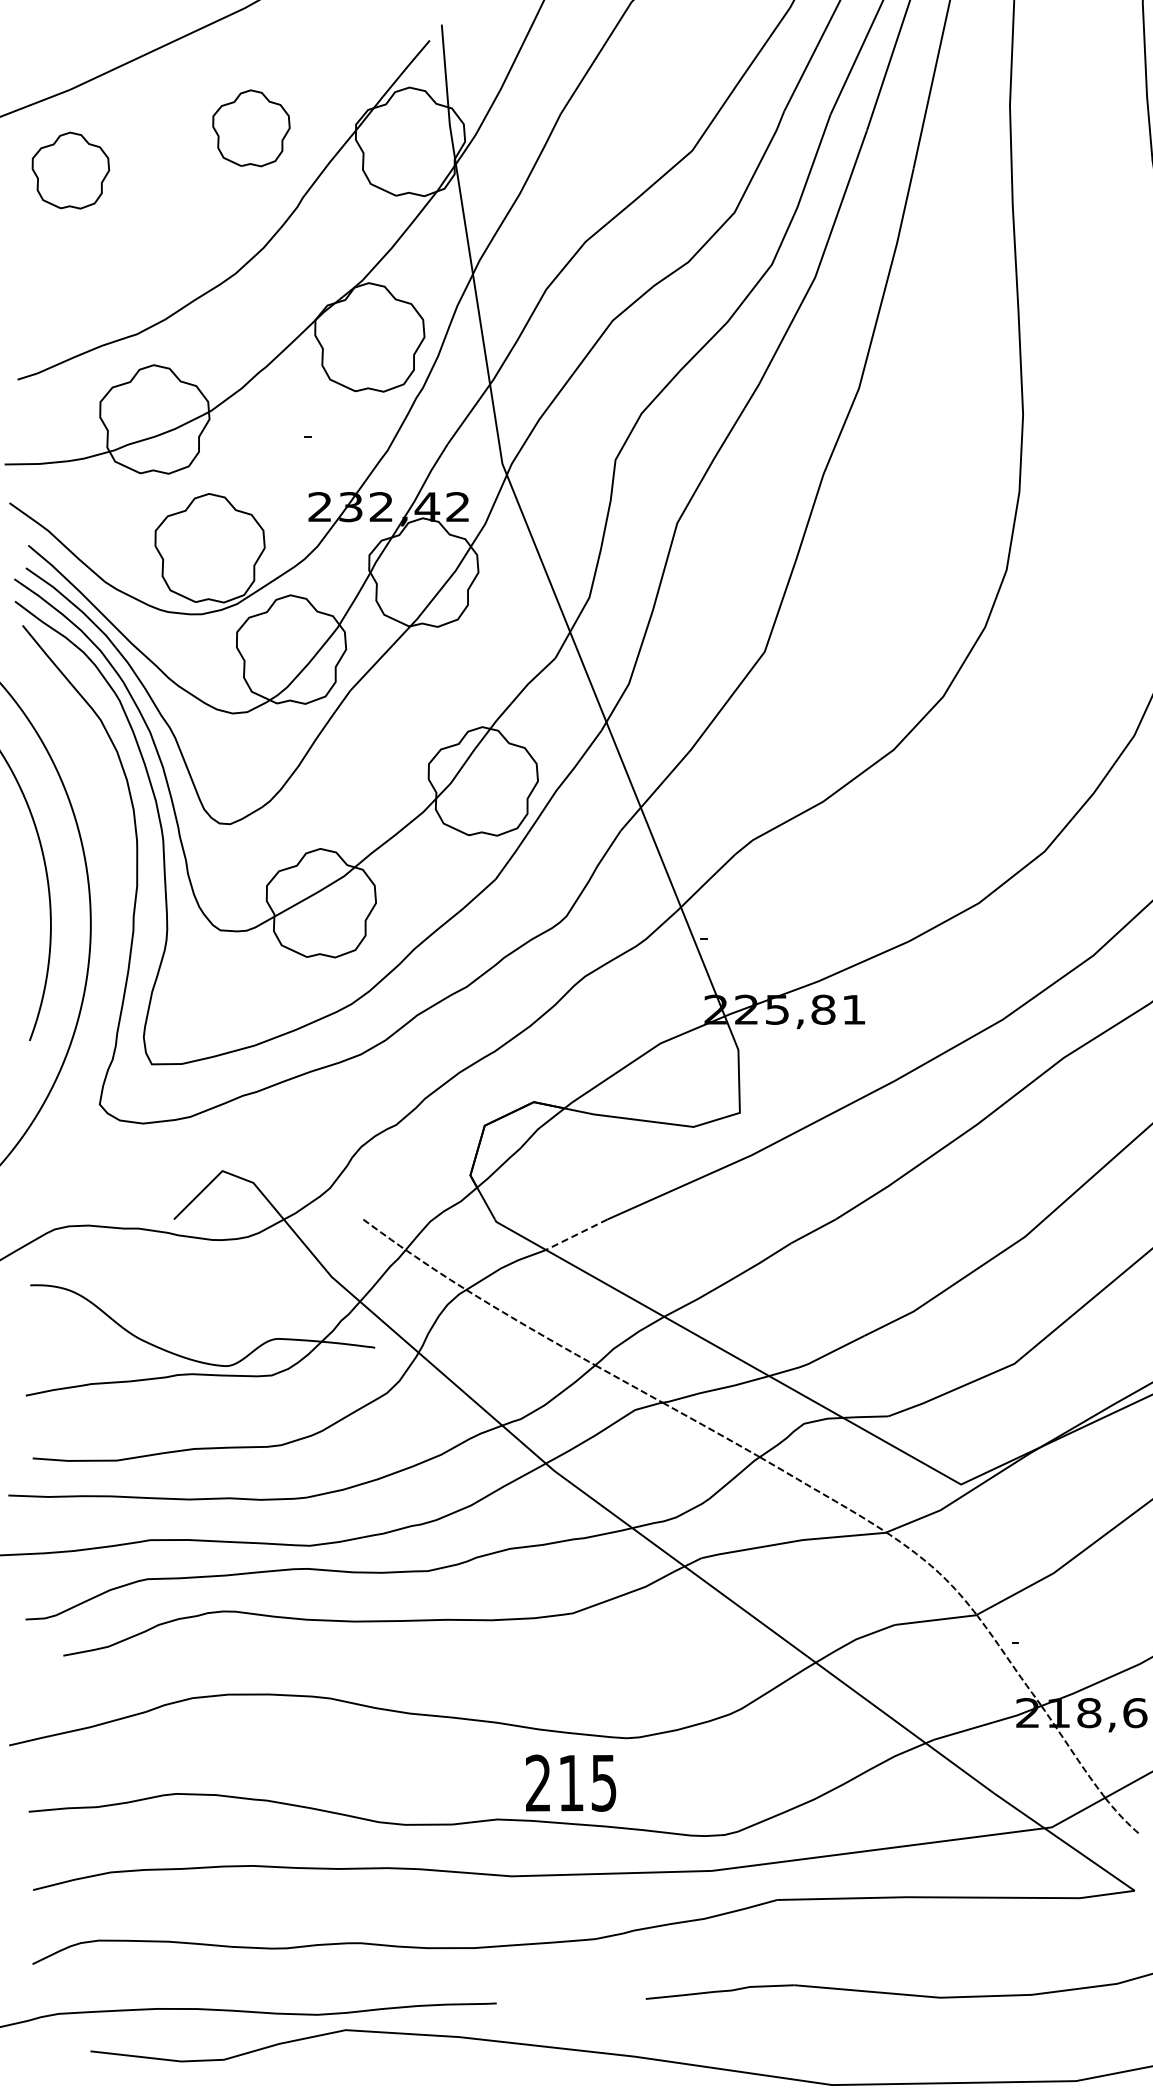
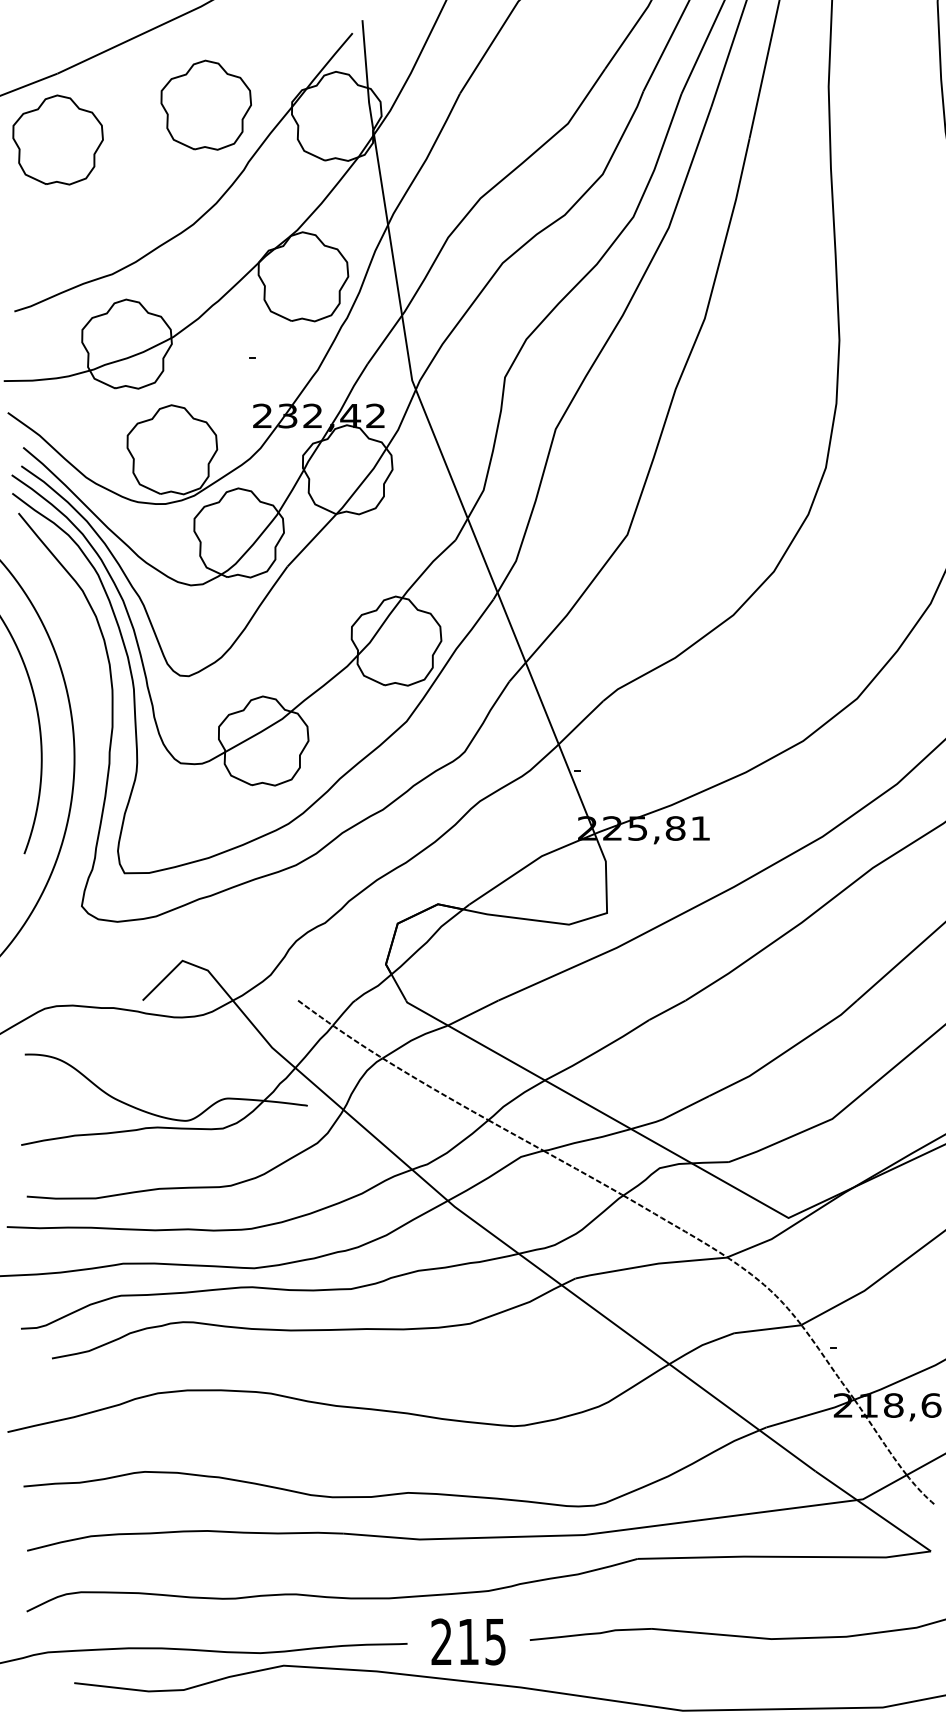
part: (251, 128) -> (206, 105), size x1.43
part: (70, 170) -> (57, 139), size x1.43
line: (576, 1234) -> (473, 1012), dashed -> solid
text: (571, 1782) -> (468, 1641), moved

